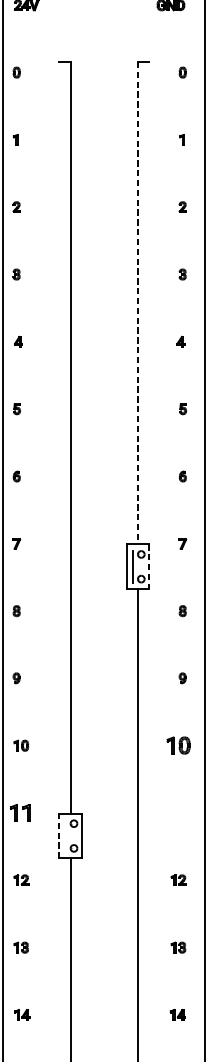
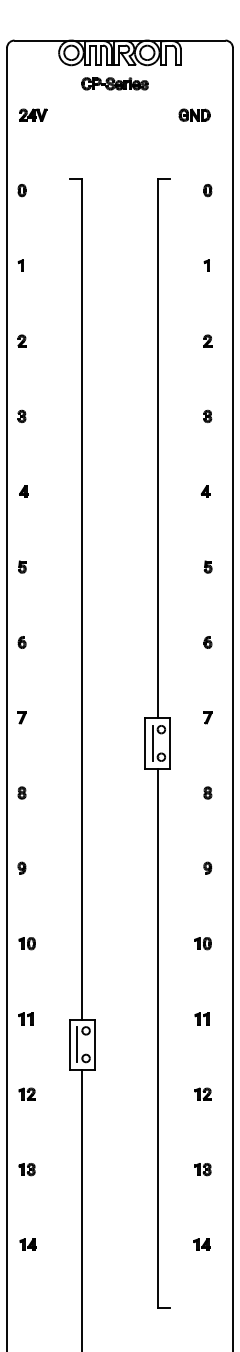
line: (137, 303) -> (157, 448), dashed -> solid
line: (149, 566) -> (170, 743), dashed -> solid
part: (178, 745) -> (202, 943), size x0.62
part: (19, 812) -> (25, 1018), size x0.62
part: (177, 812) -> (201, 1018), added
line: (59, 835) -> (69, 1044), dashed -> solid
line: (66, 835) -> (77, 1044), added

